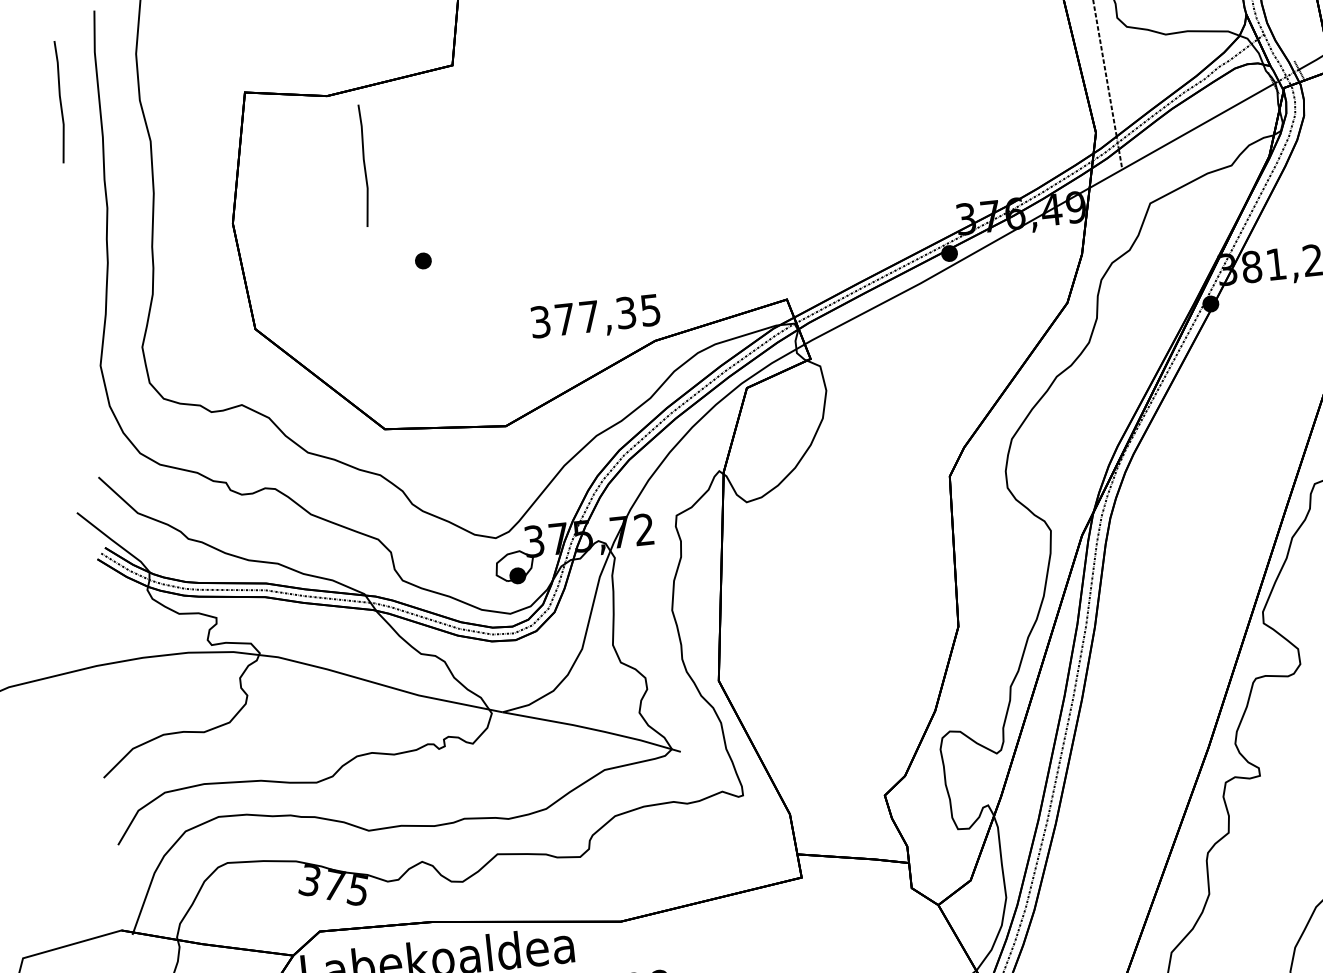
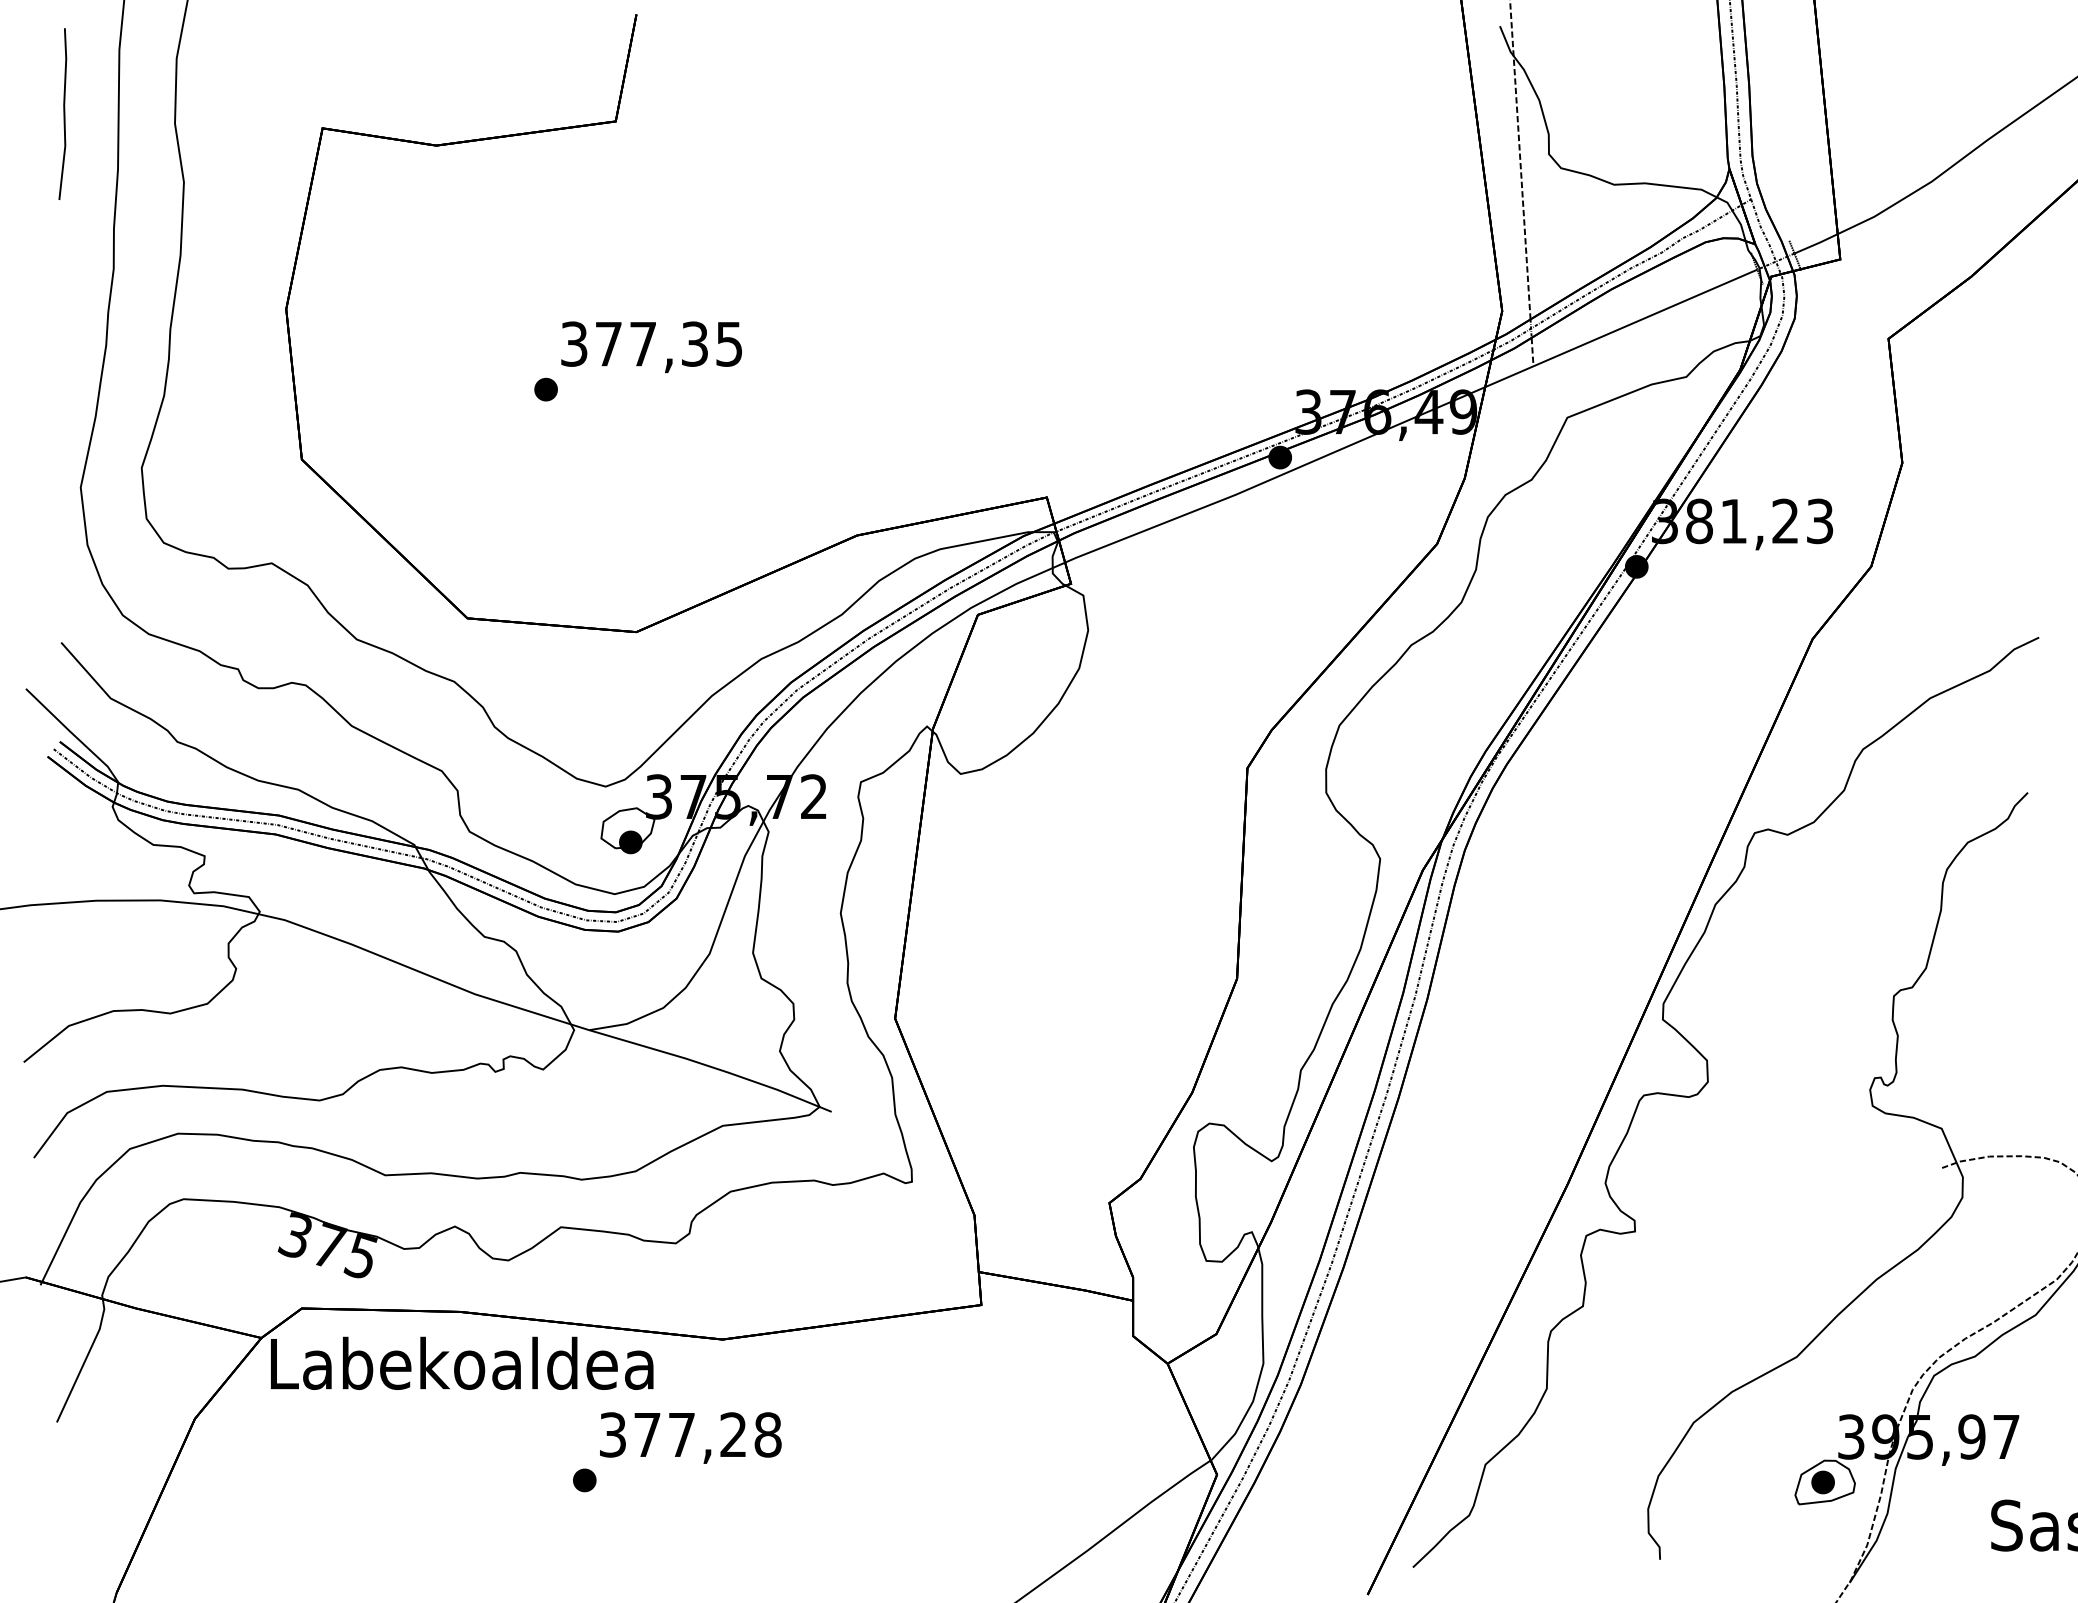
line: (363, 165) -> (477, 247), removed
text: (595, 318) -> (651, 347), moved

